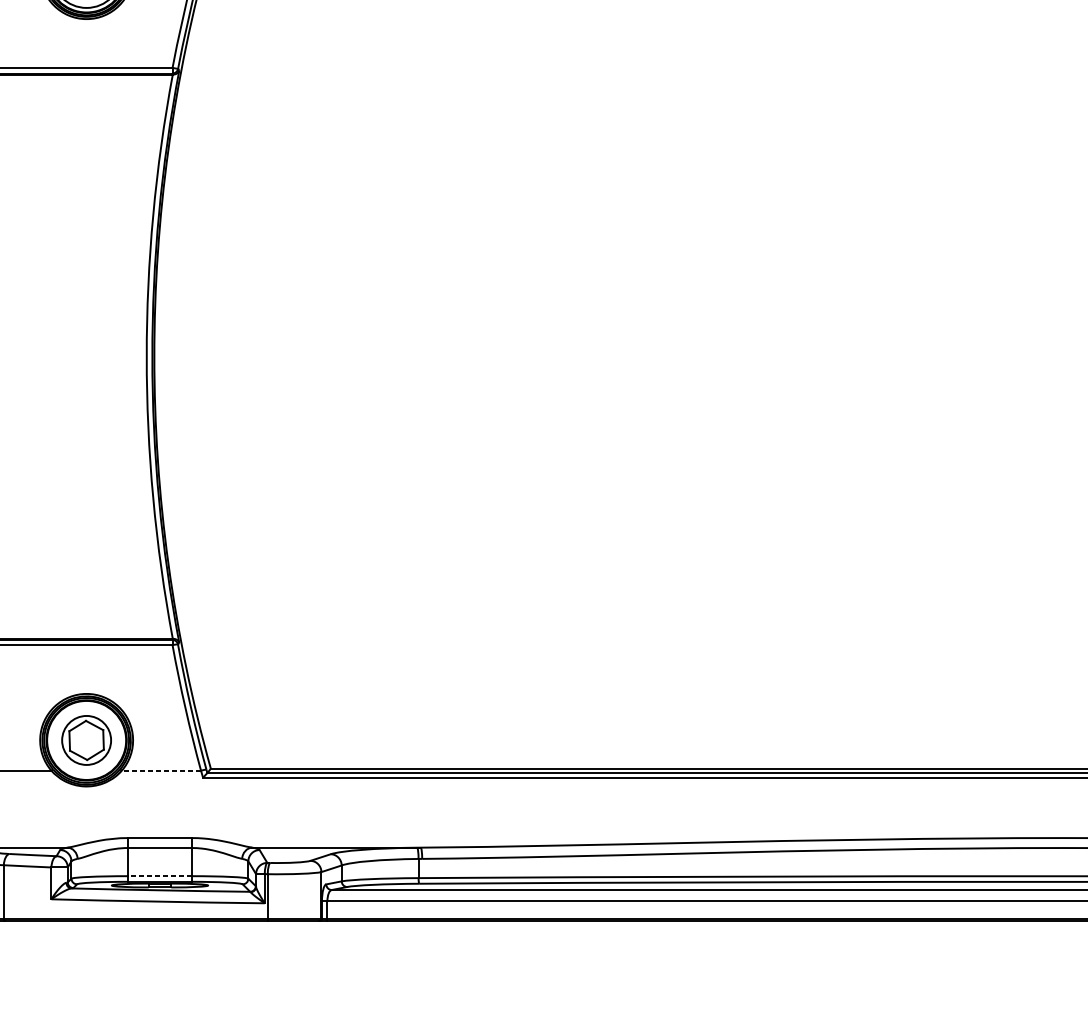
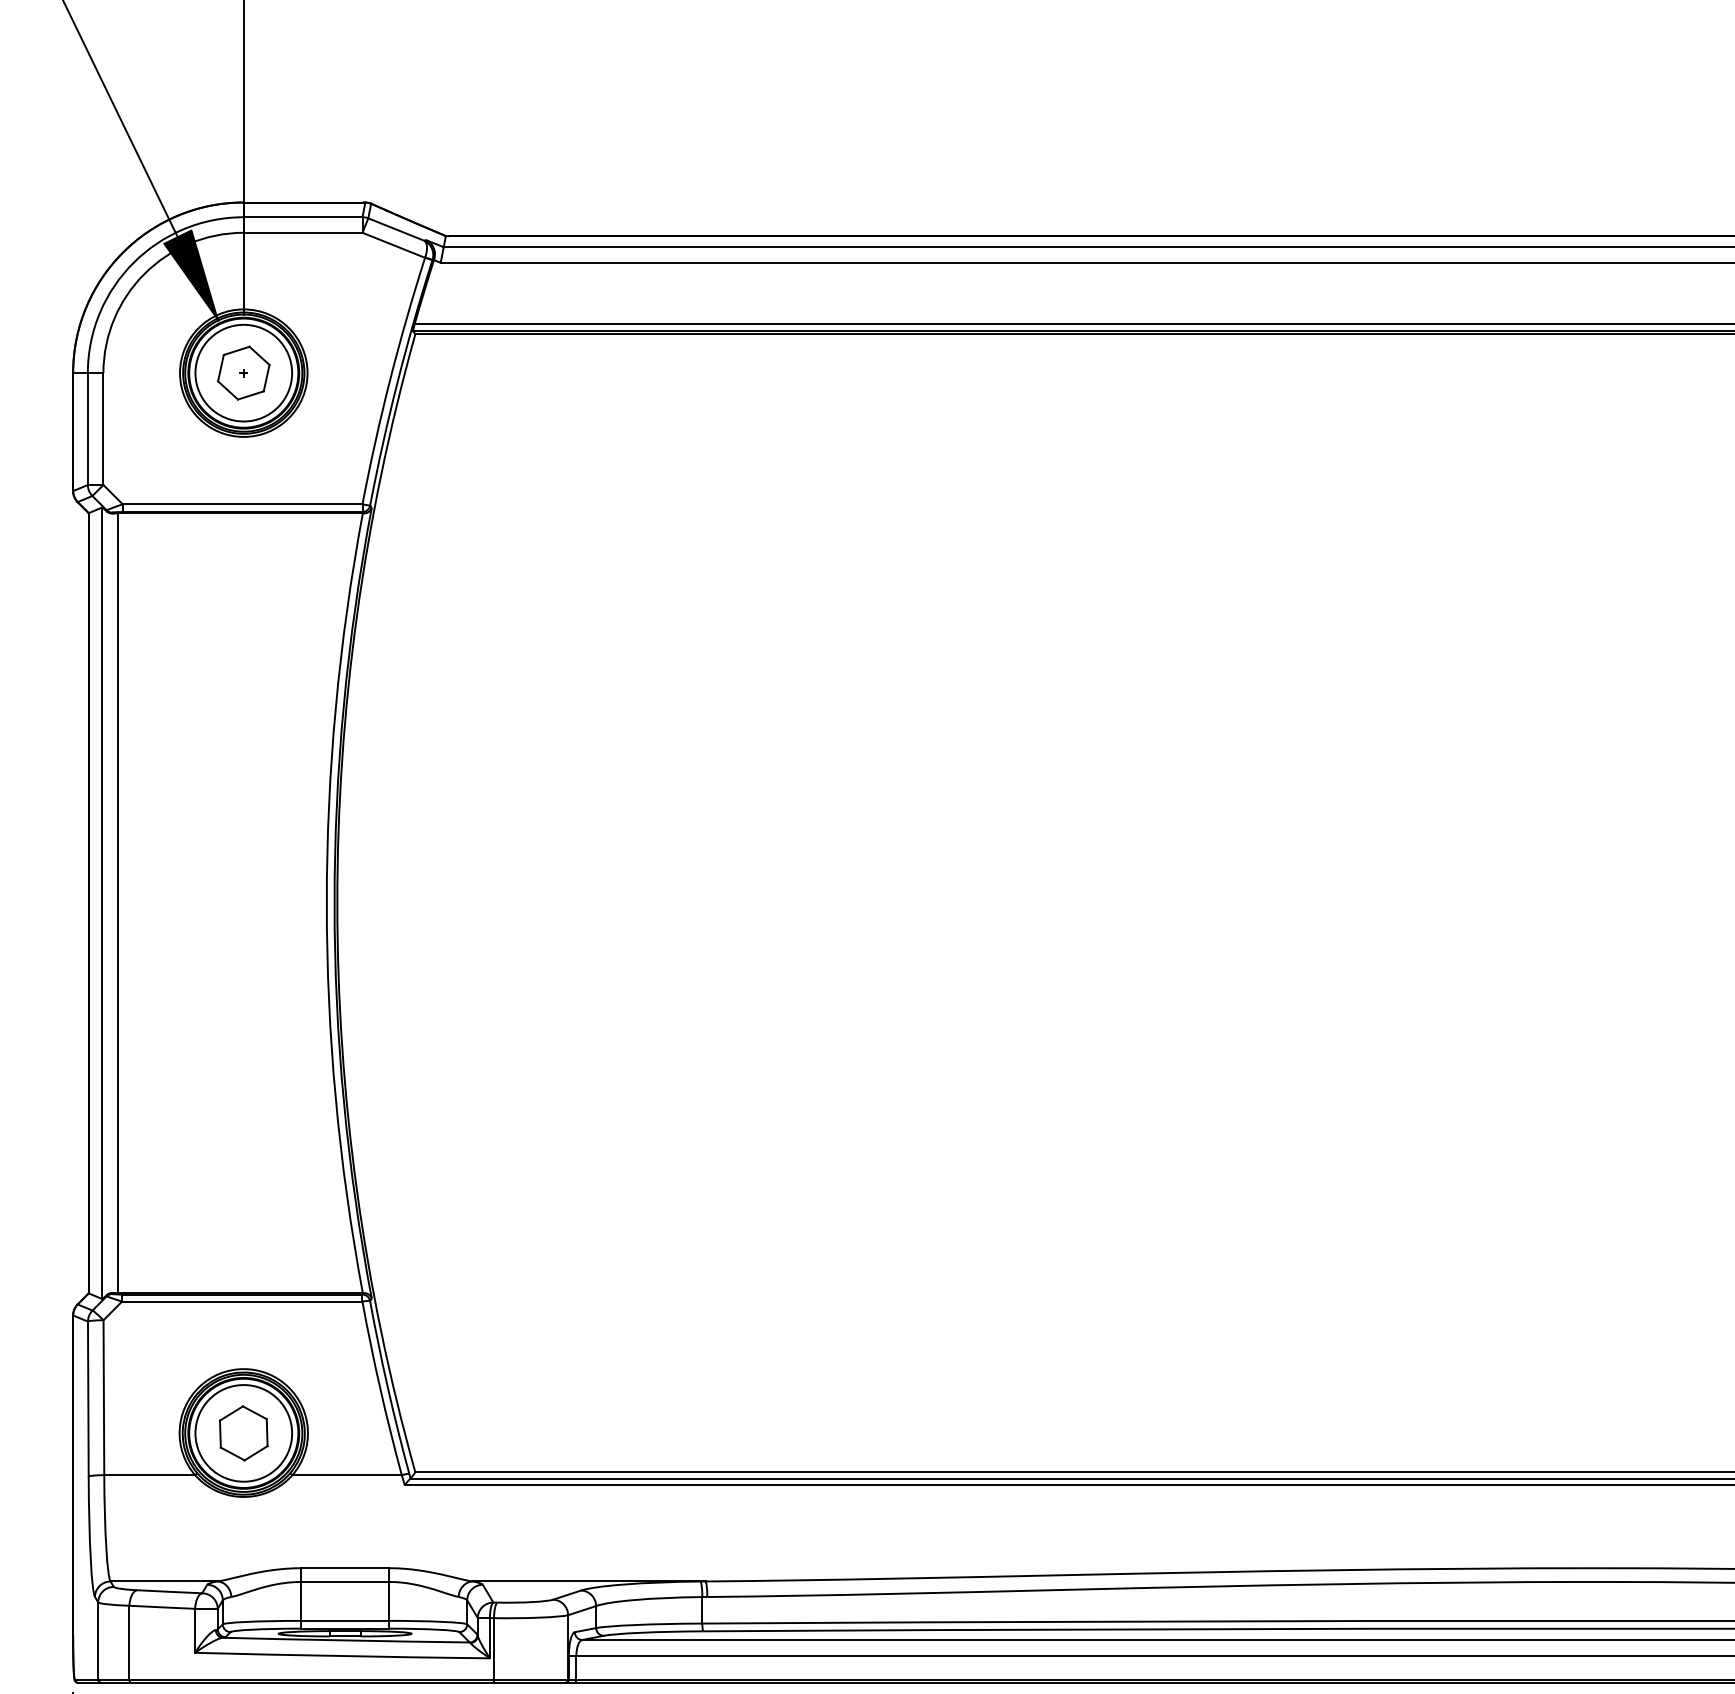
circle: (86, 740) -> (243, 1433), size x1.43
line: (161, 770) -> (347, 1475), dashed -> solid
line: (159, 875) -> (344, 1620), dashed -> solid

